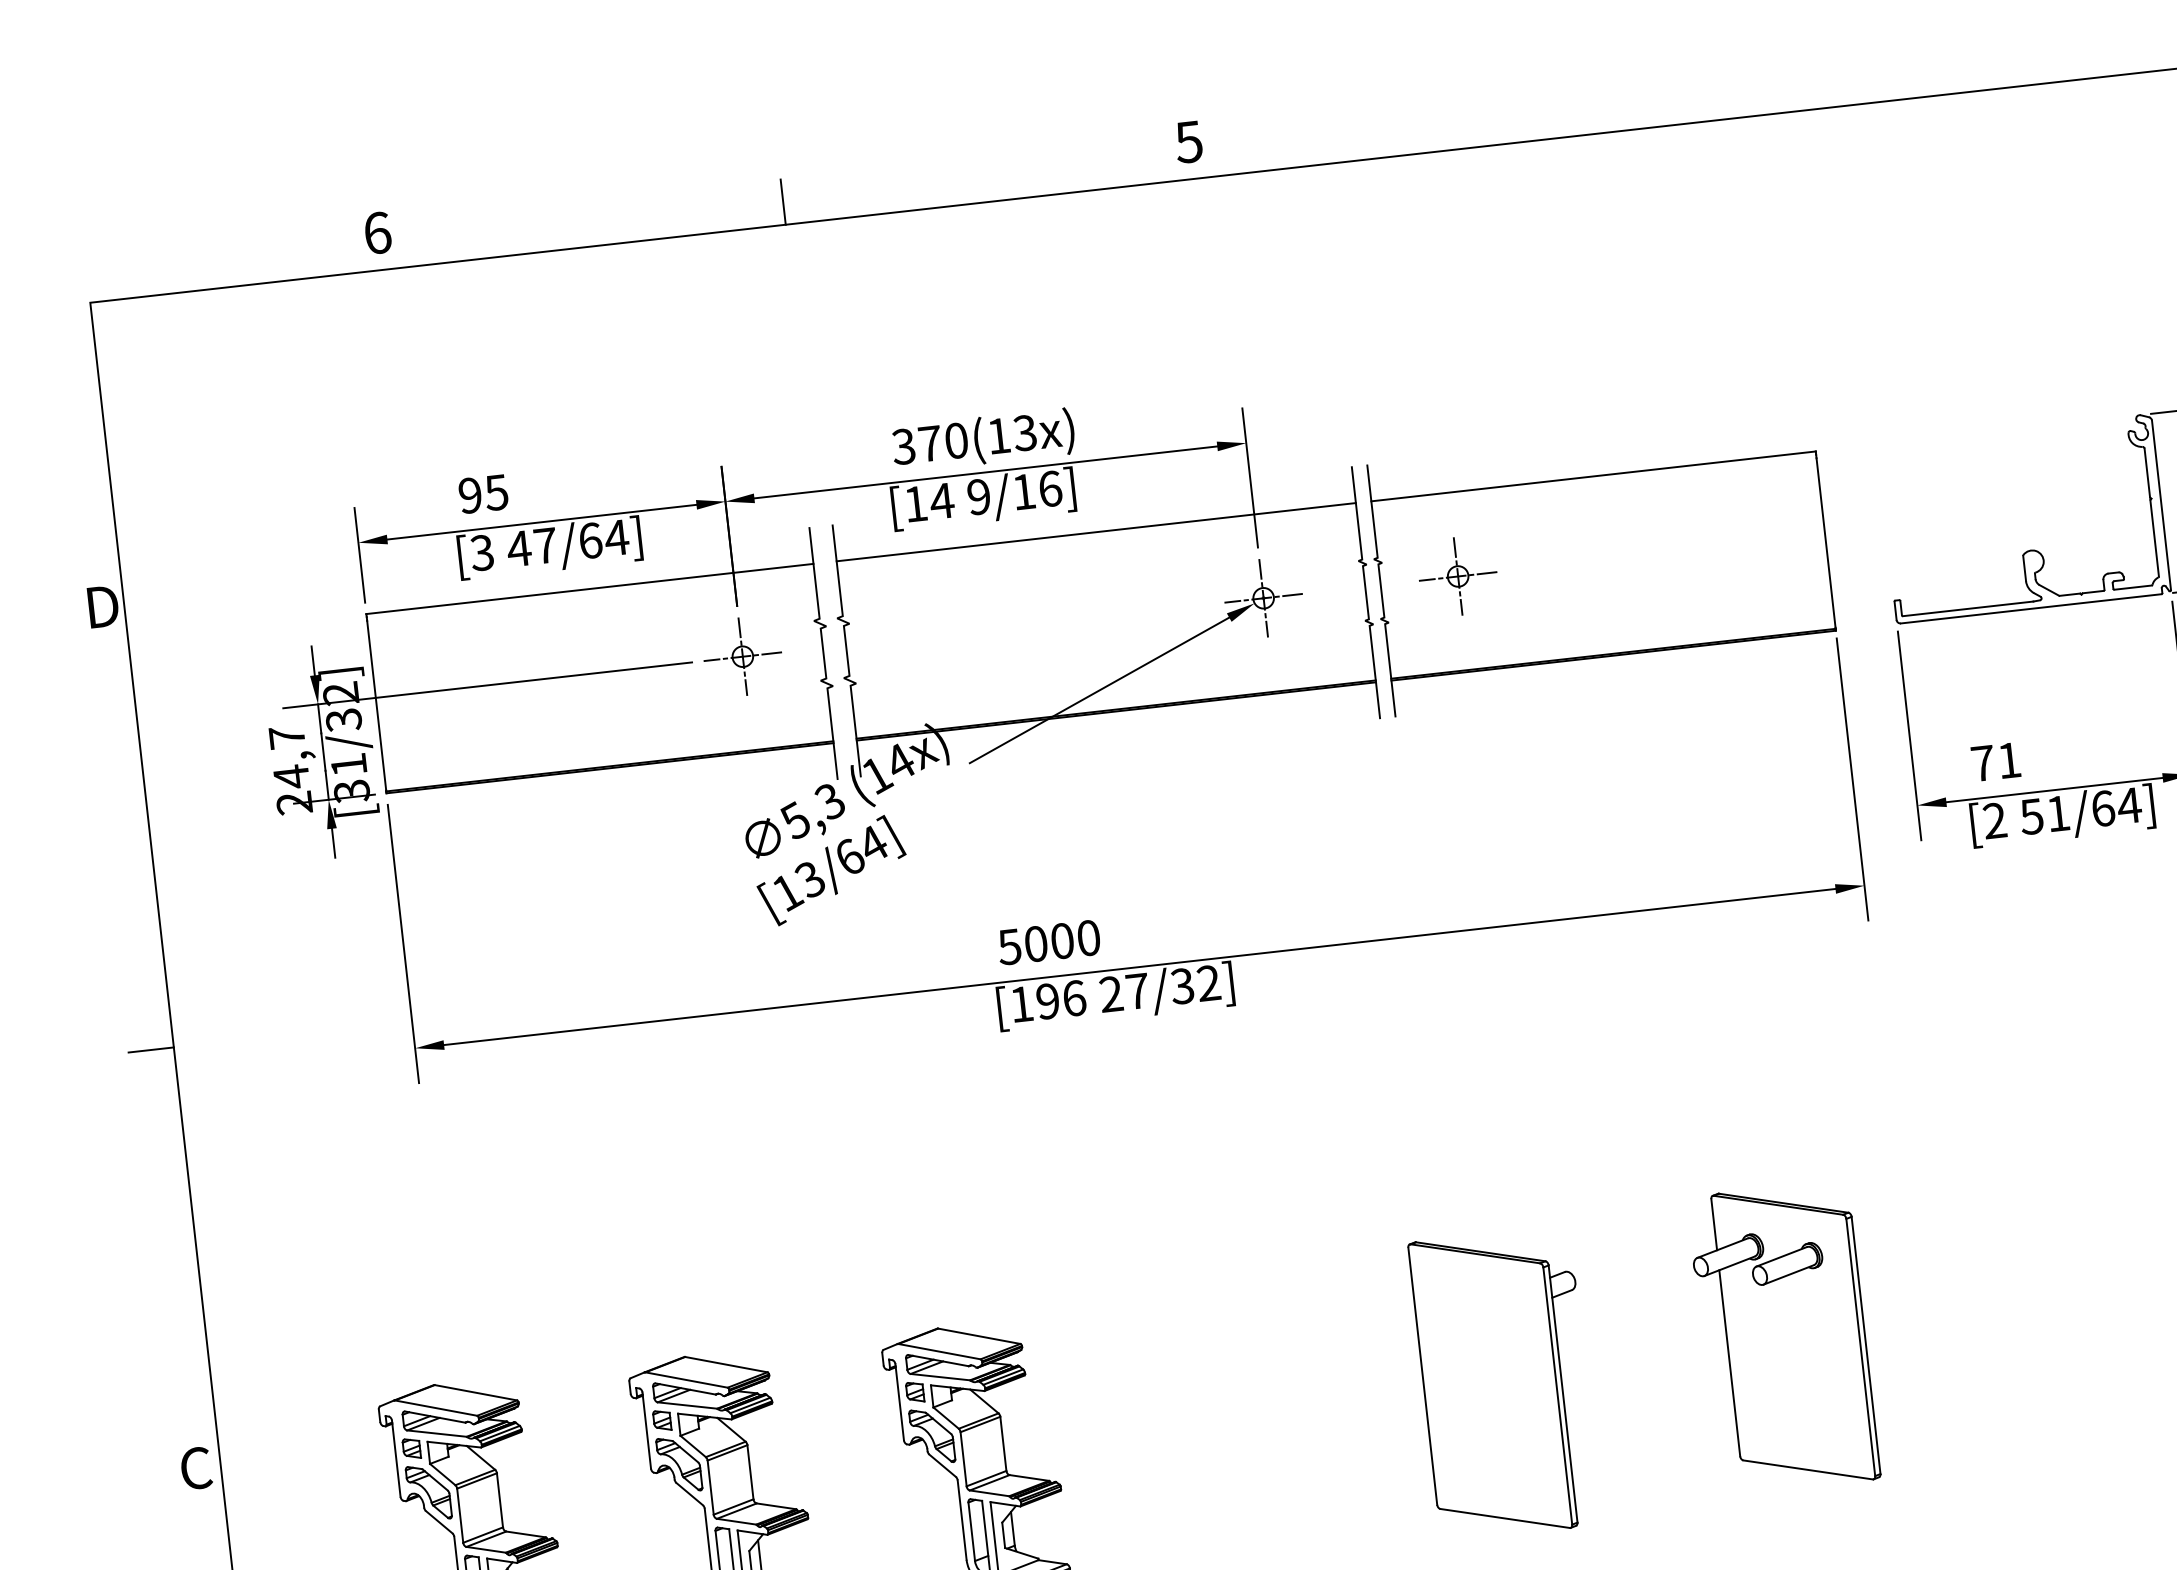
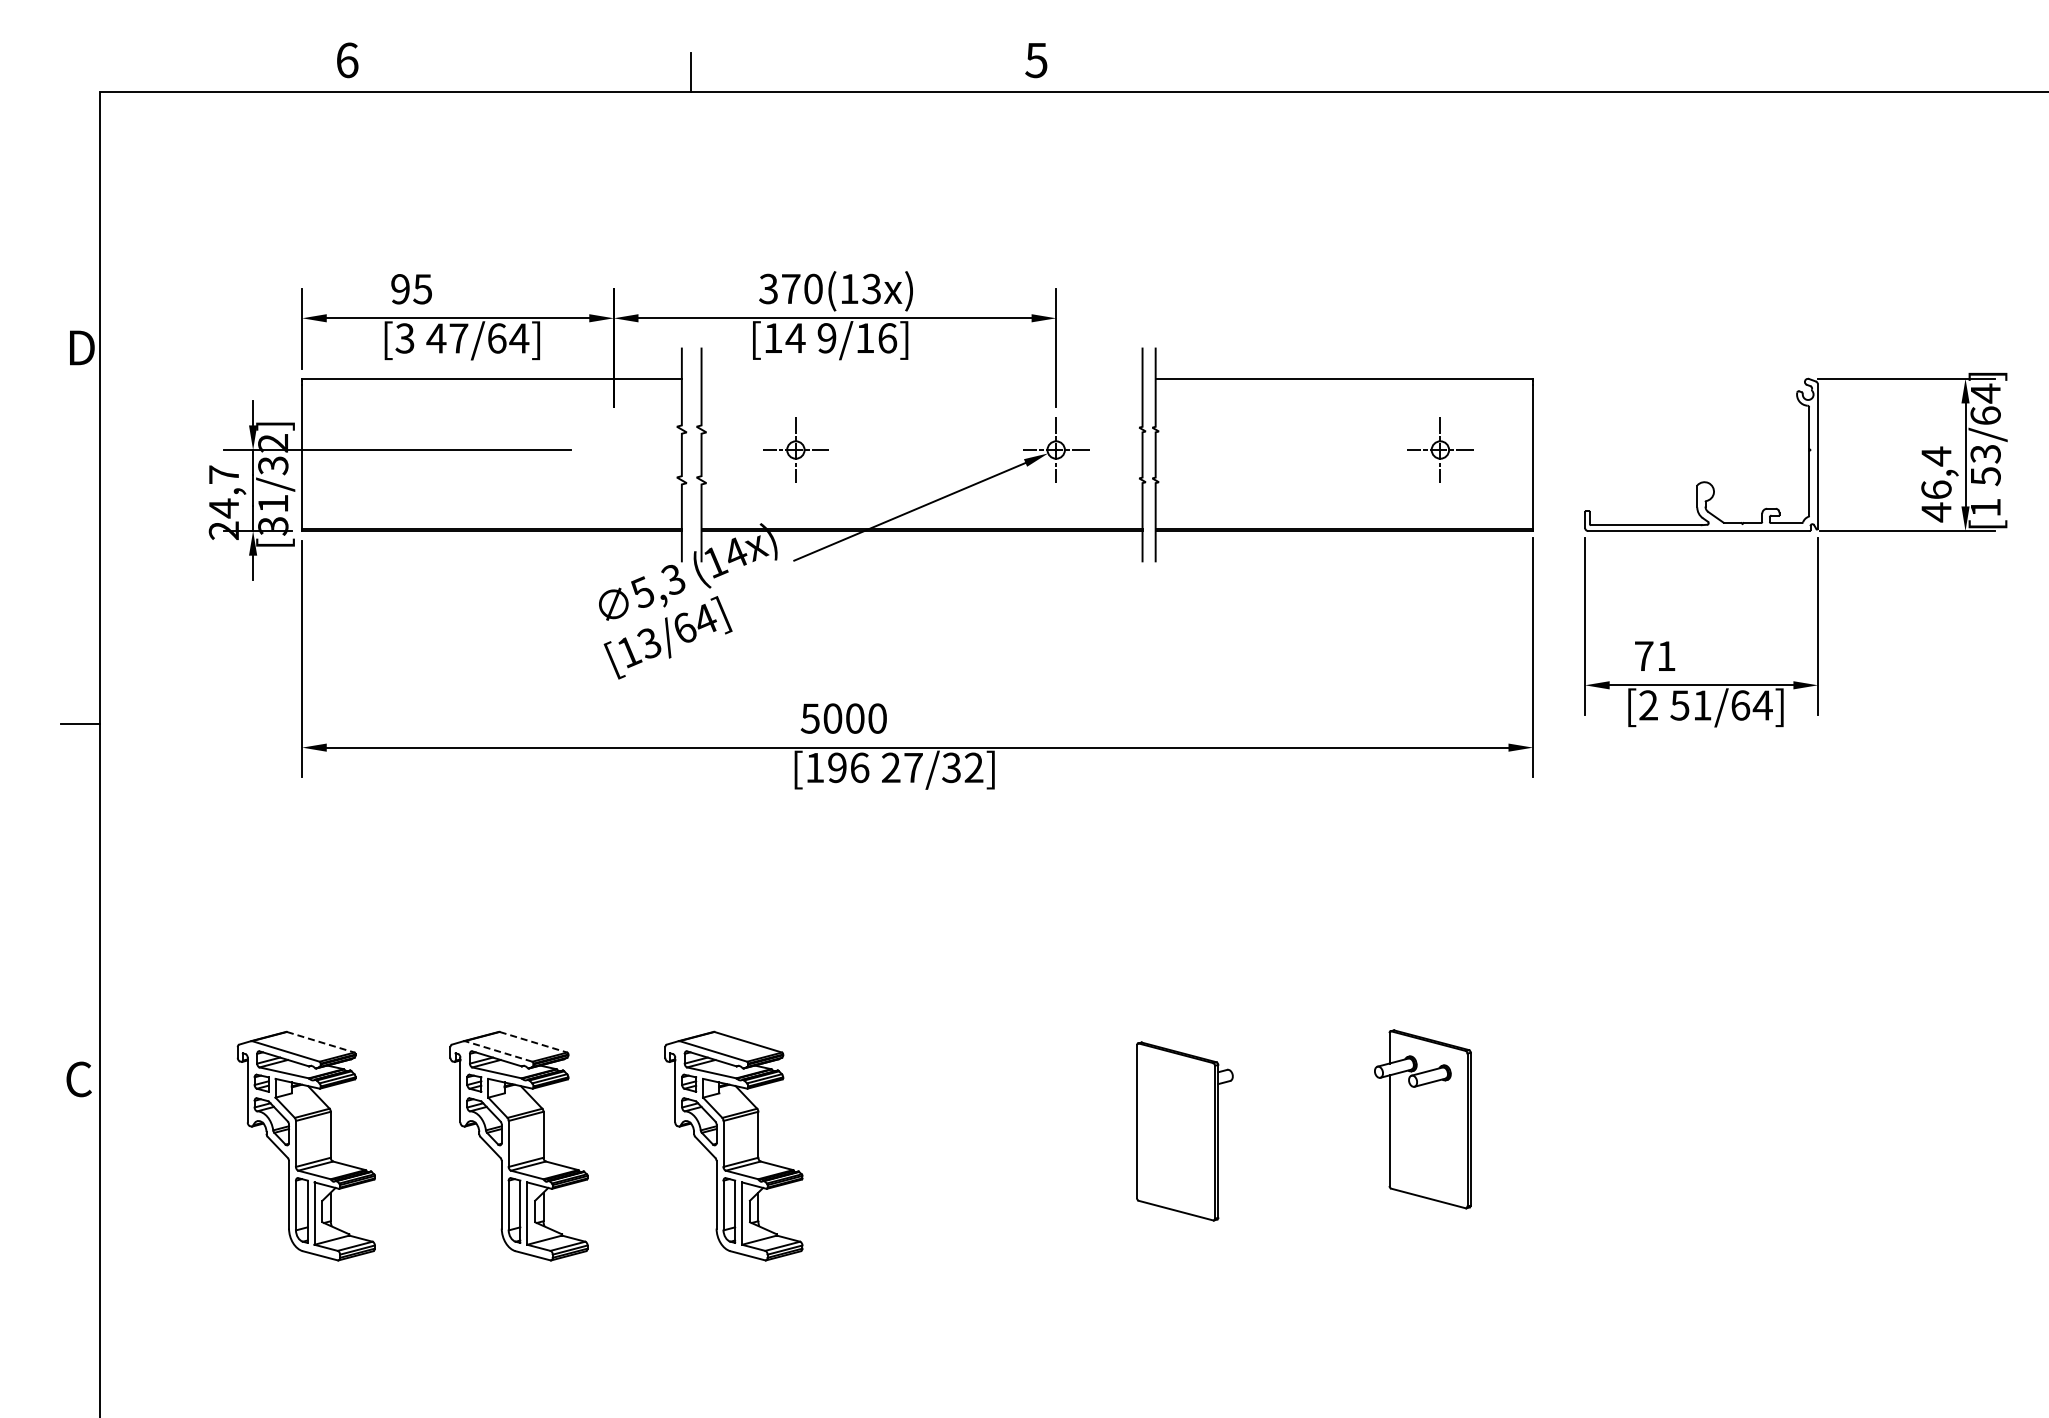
line: (1095, 531) -> (921, 378), removed
part: (1458, 575) -> (1440, 449), moved
part: (742, 656) -> (795, 449), moved
part: (1783, 1338) -> (1422, 1119), size x0.7
line: (726, 1364) -> (533, 1042), solid -> dashed
line: (686, 1380) -> (498, 1051), solid -> dashed
part: (1504, 1383) -> (1184, 1131), size x0.7
line: (476, 1392) -> (321, 1042), solid -> dashed

